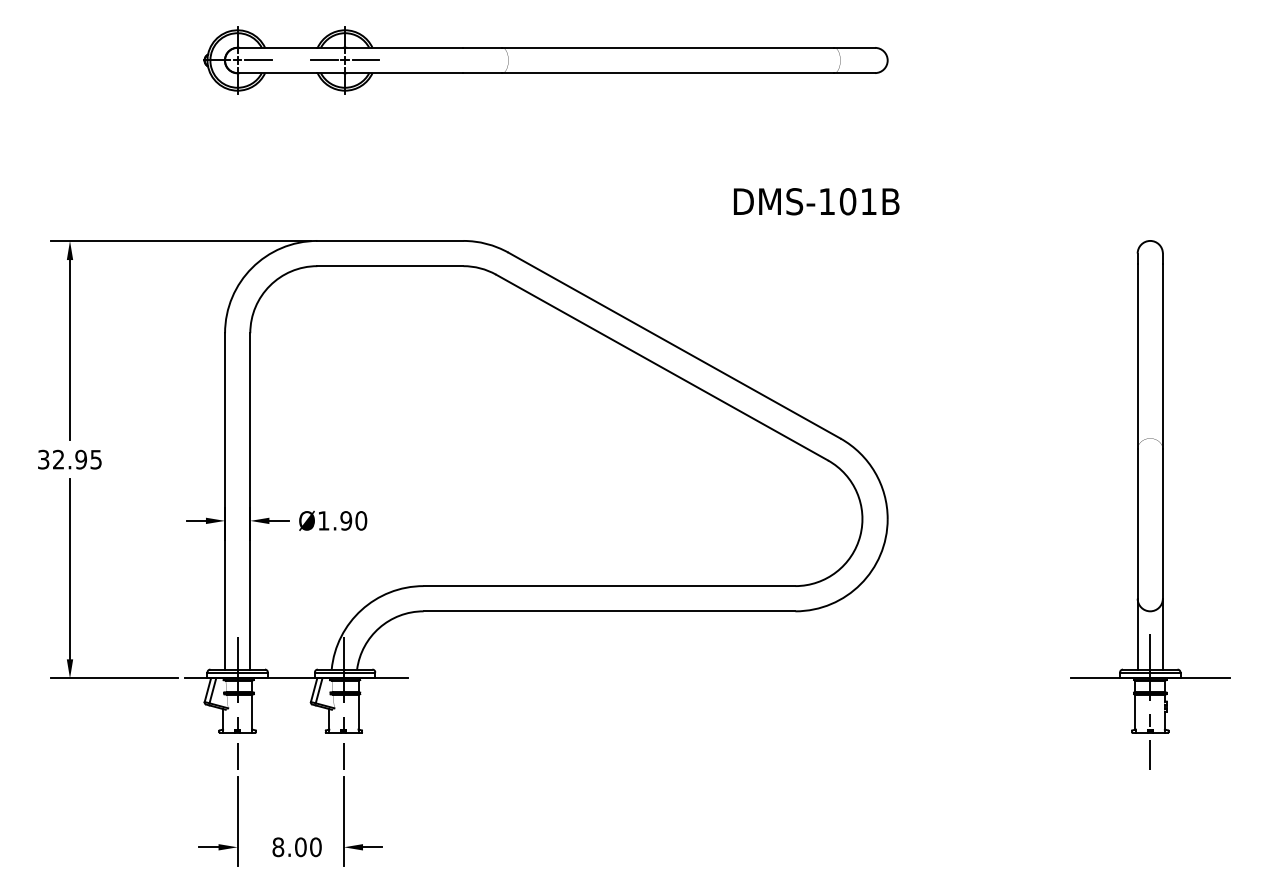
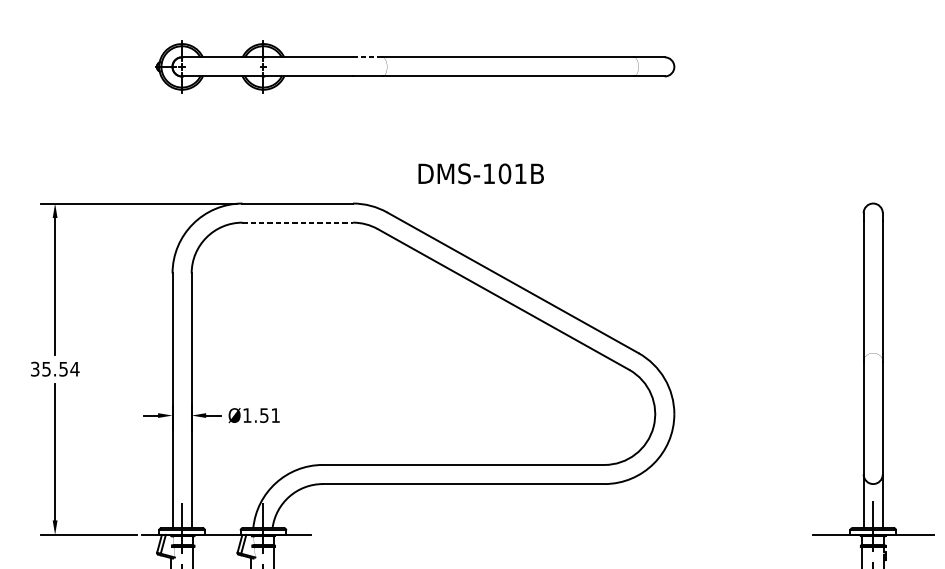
line: (482, 47) -> (367, 57), solid -> dashed
line: (258, 60) -> (197, 66), removed
line: (324, 60) -> (247, 66), removed
line: (365, 60) -> (278, 66), removed
text: (816, 201) -> (481, 173), moved
line: (390, 266) -> (297, 222), solid -> dashed
text: (77, 459) -> (60, 369), 32.95 -> 35.54
text: (353, 520) -> (269, 415), Ø1.90 -> Ø1.51

